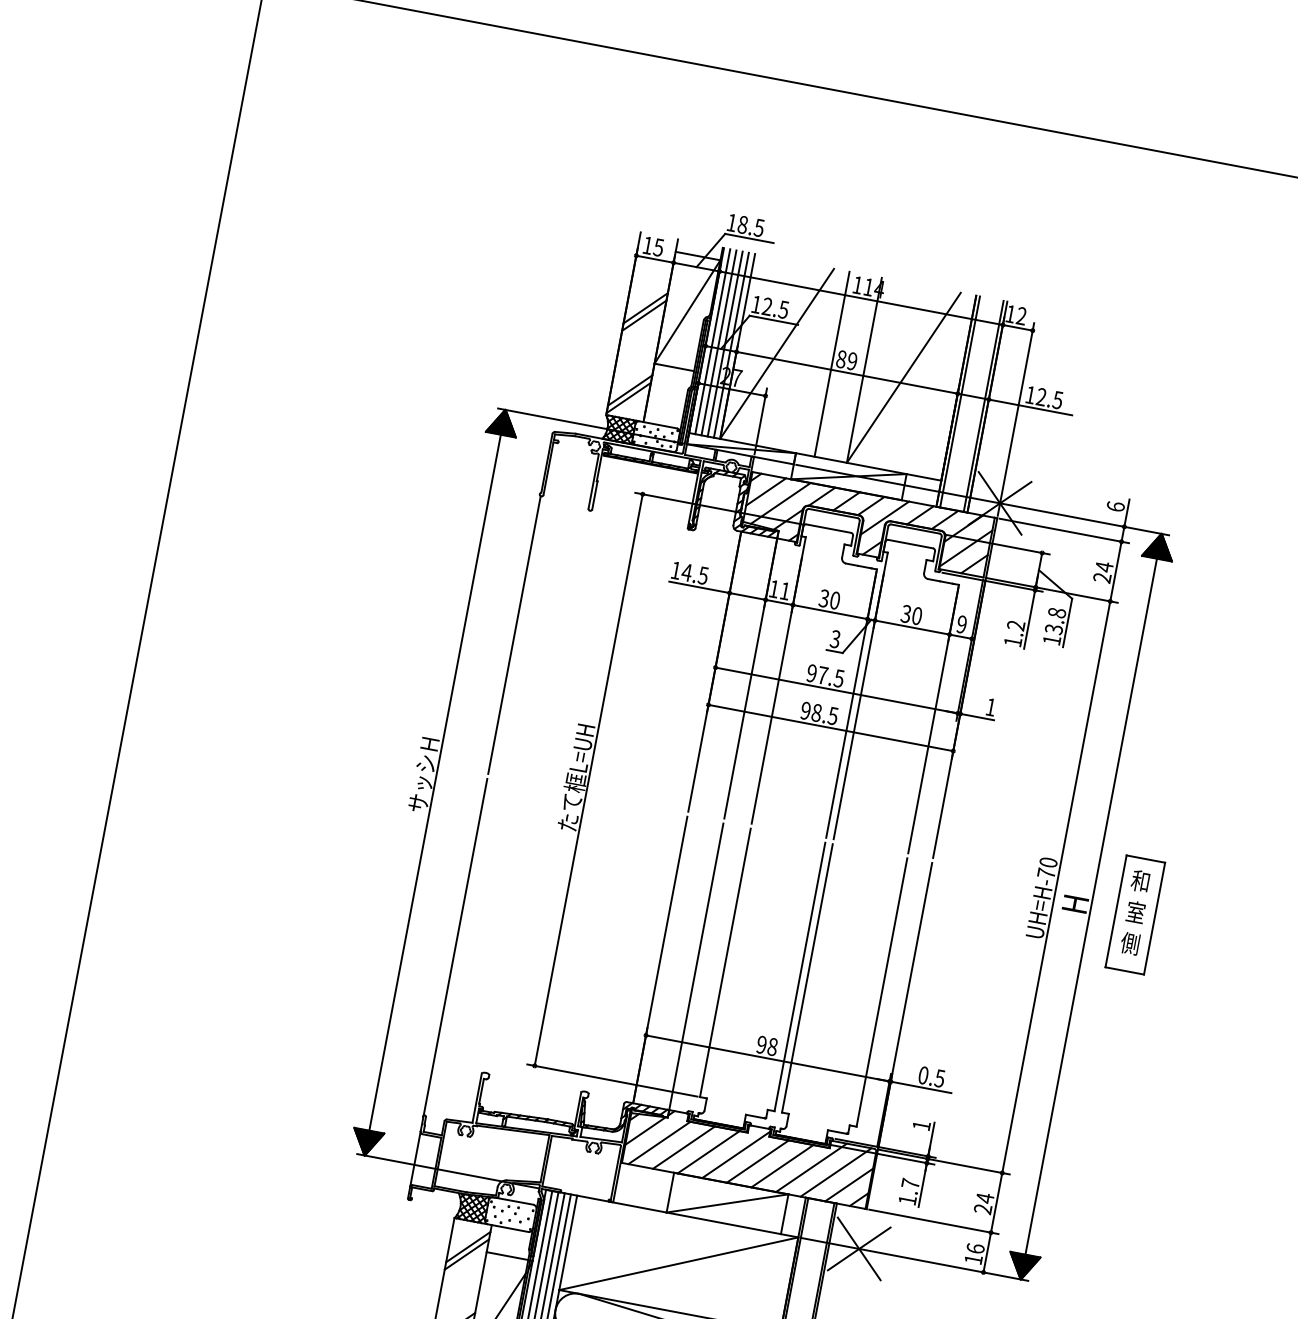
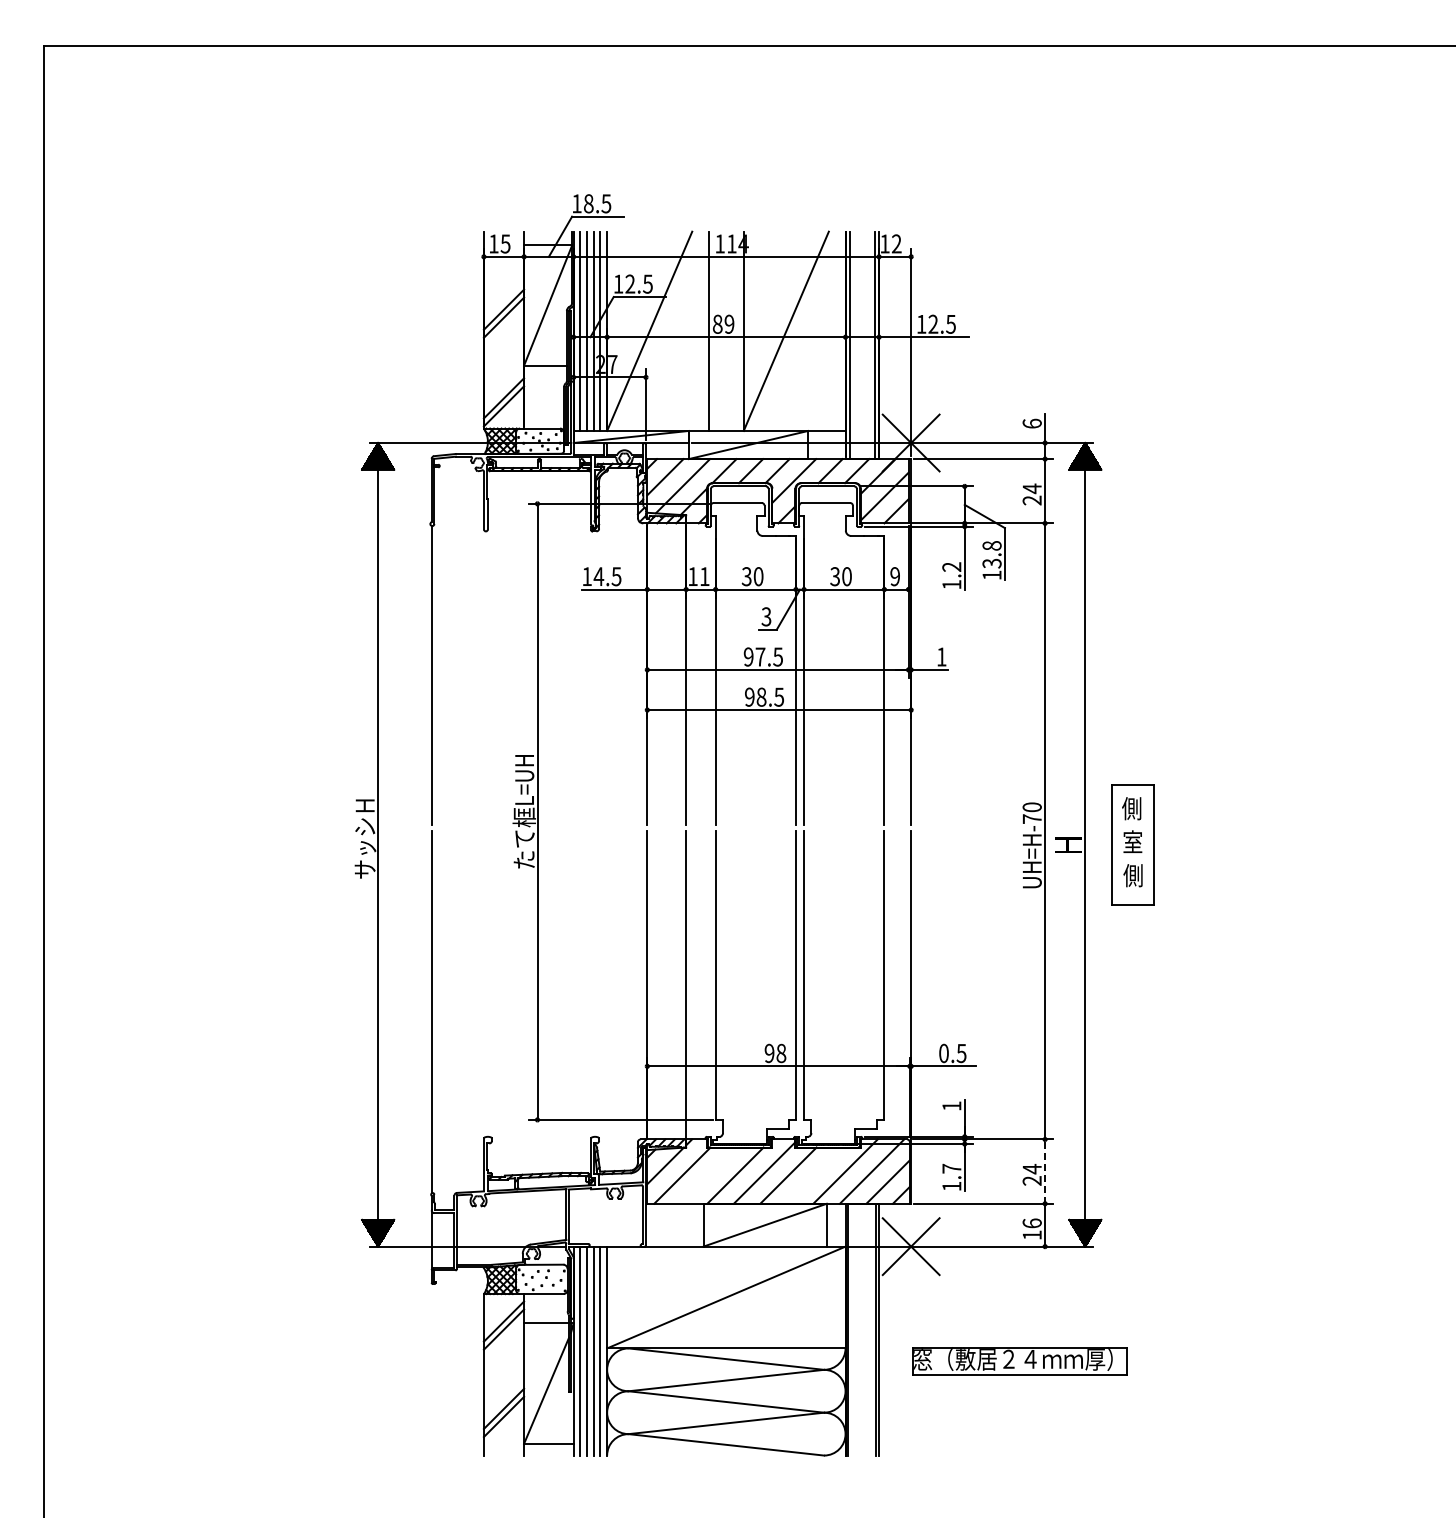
text: (1140, 881) -> (1131, 808), 和 -> 側
line: (683, 1147) -> (708, 1175), removed
line: (782, 1165) -> (814, 1175), removed
line: (997, 1202) -> (1045, 1171), solid -> dashed

